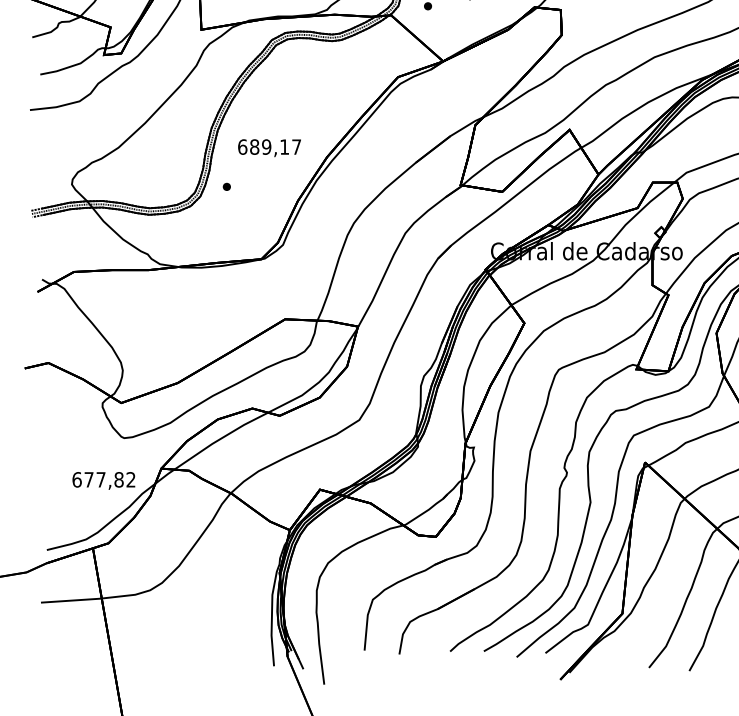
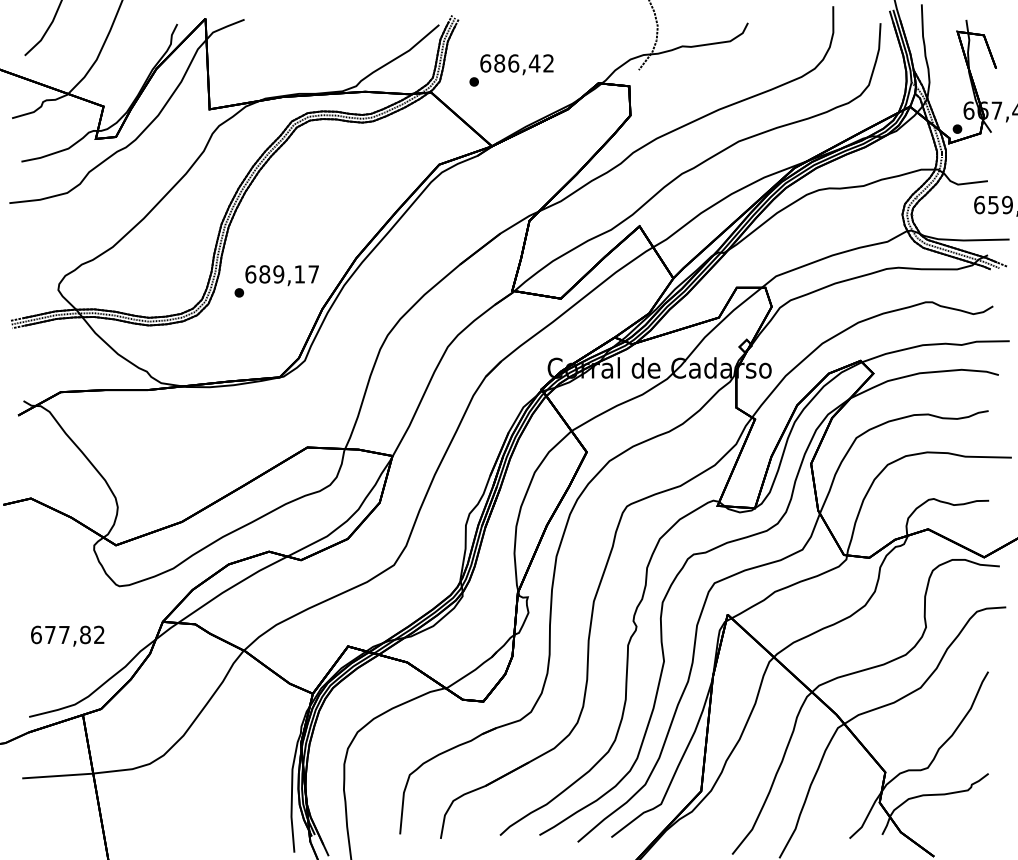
text: (268, 148) -> (281, 275), moved
text: (103, 480) -> (67, 635), moved

